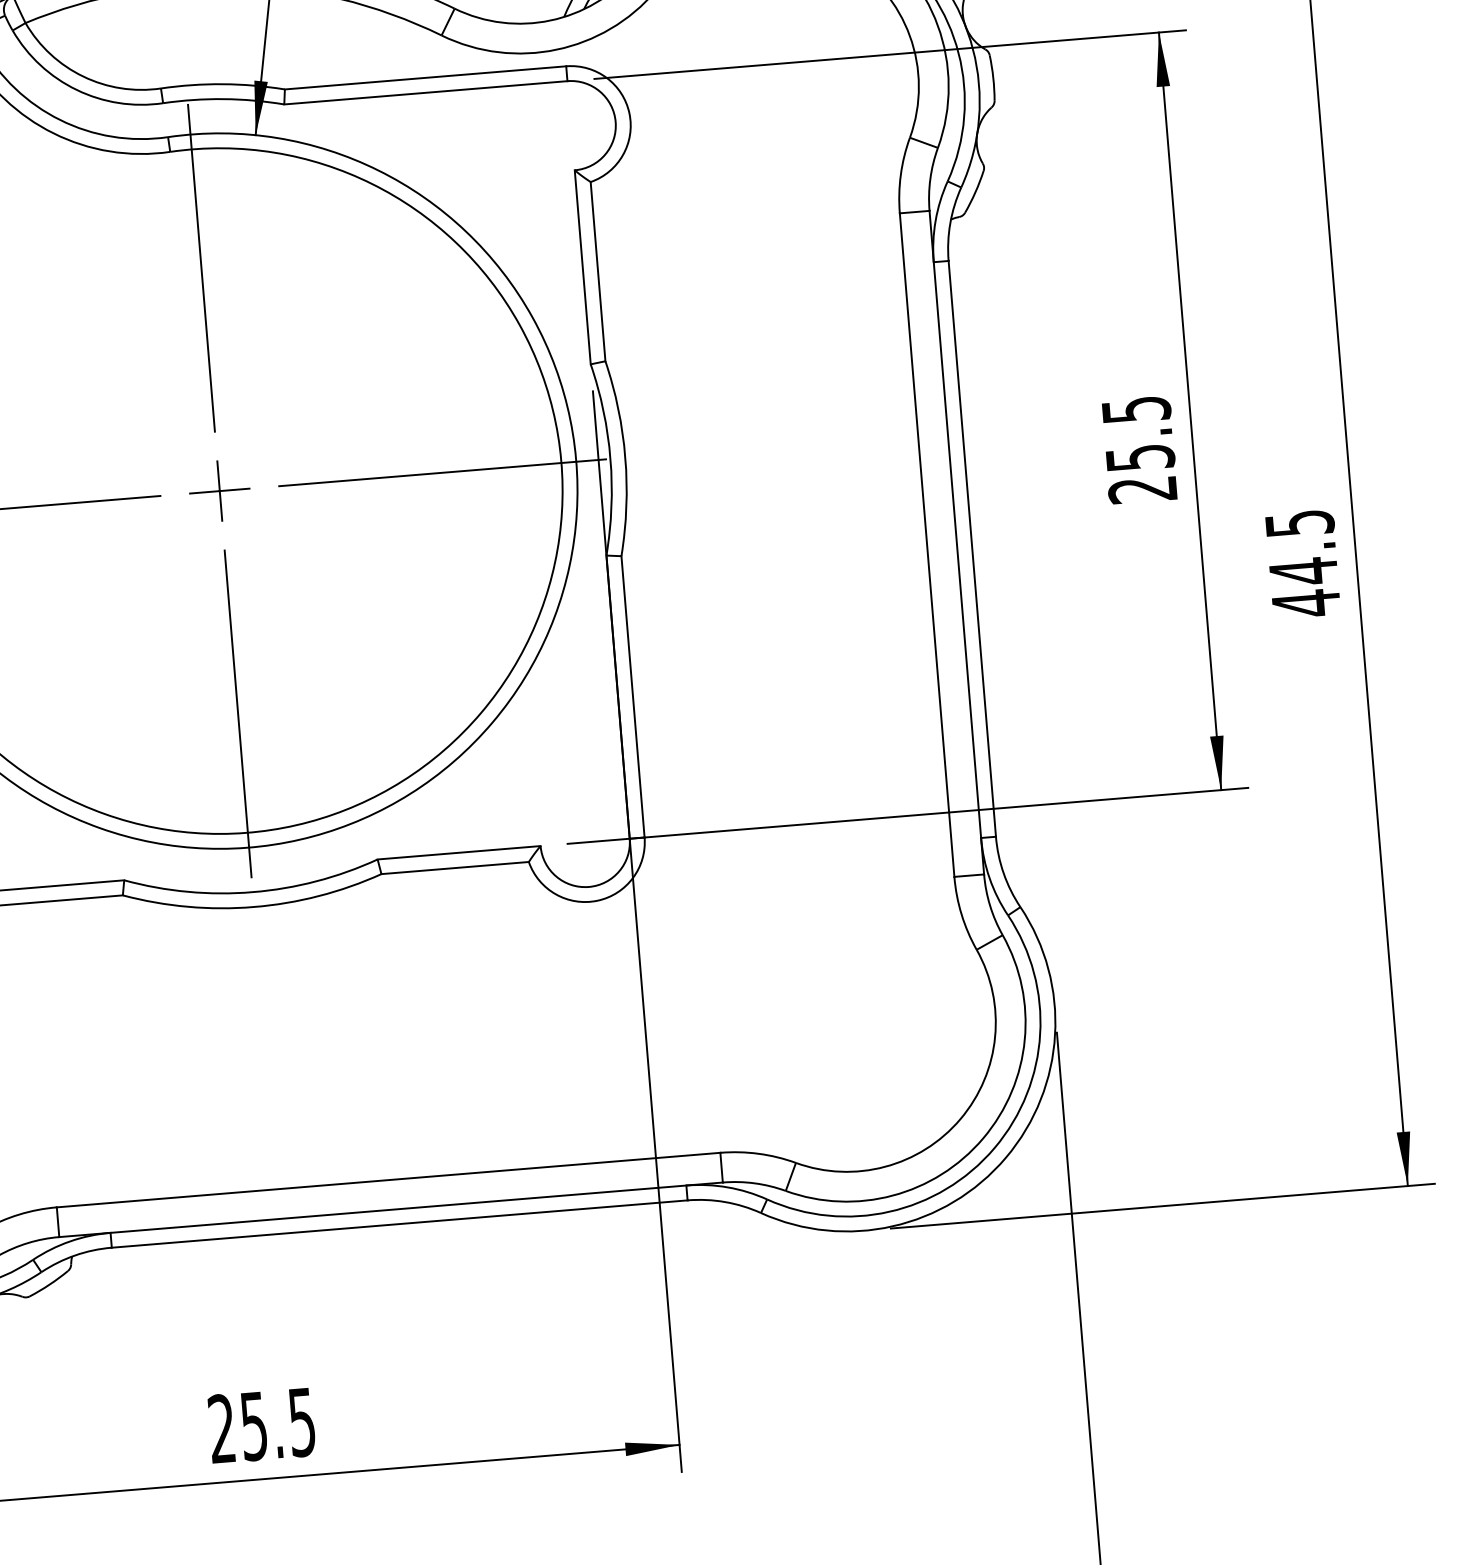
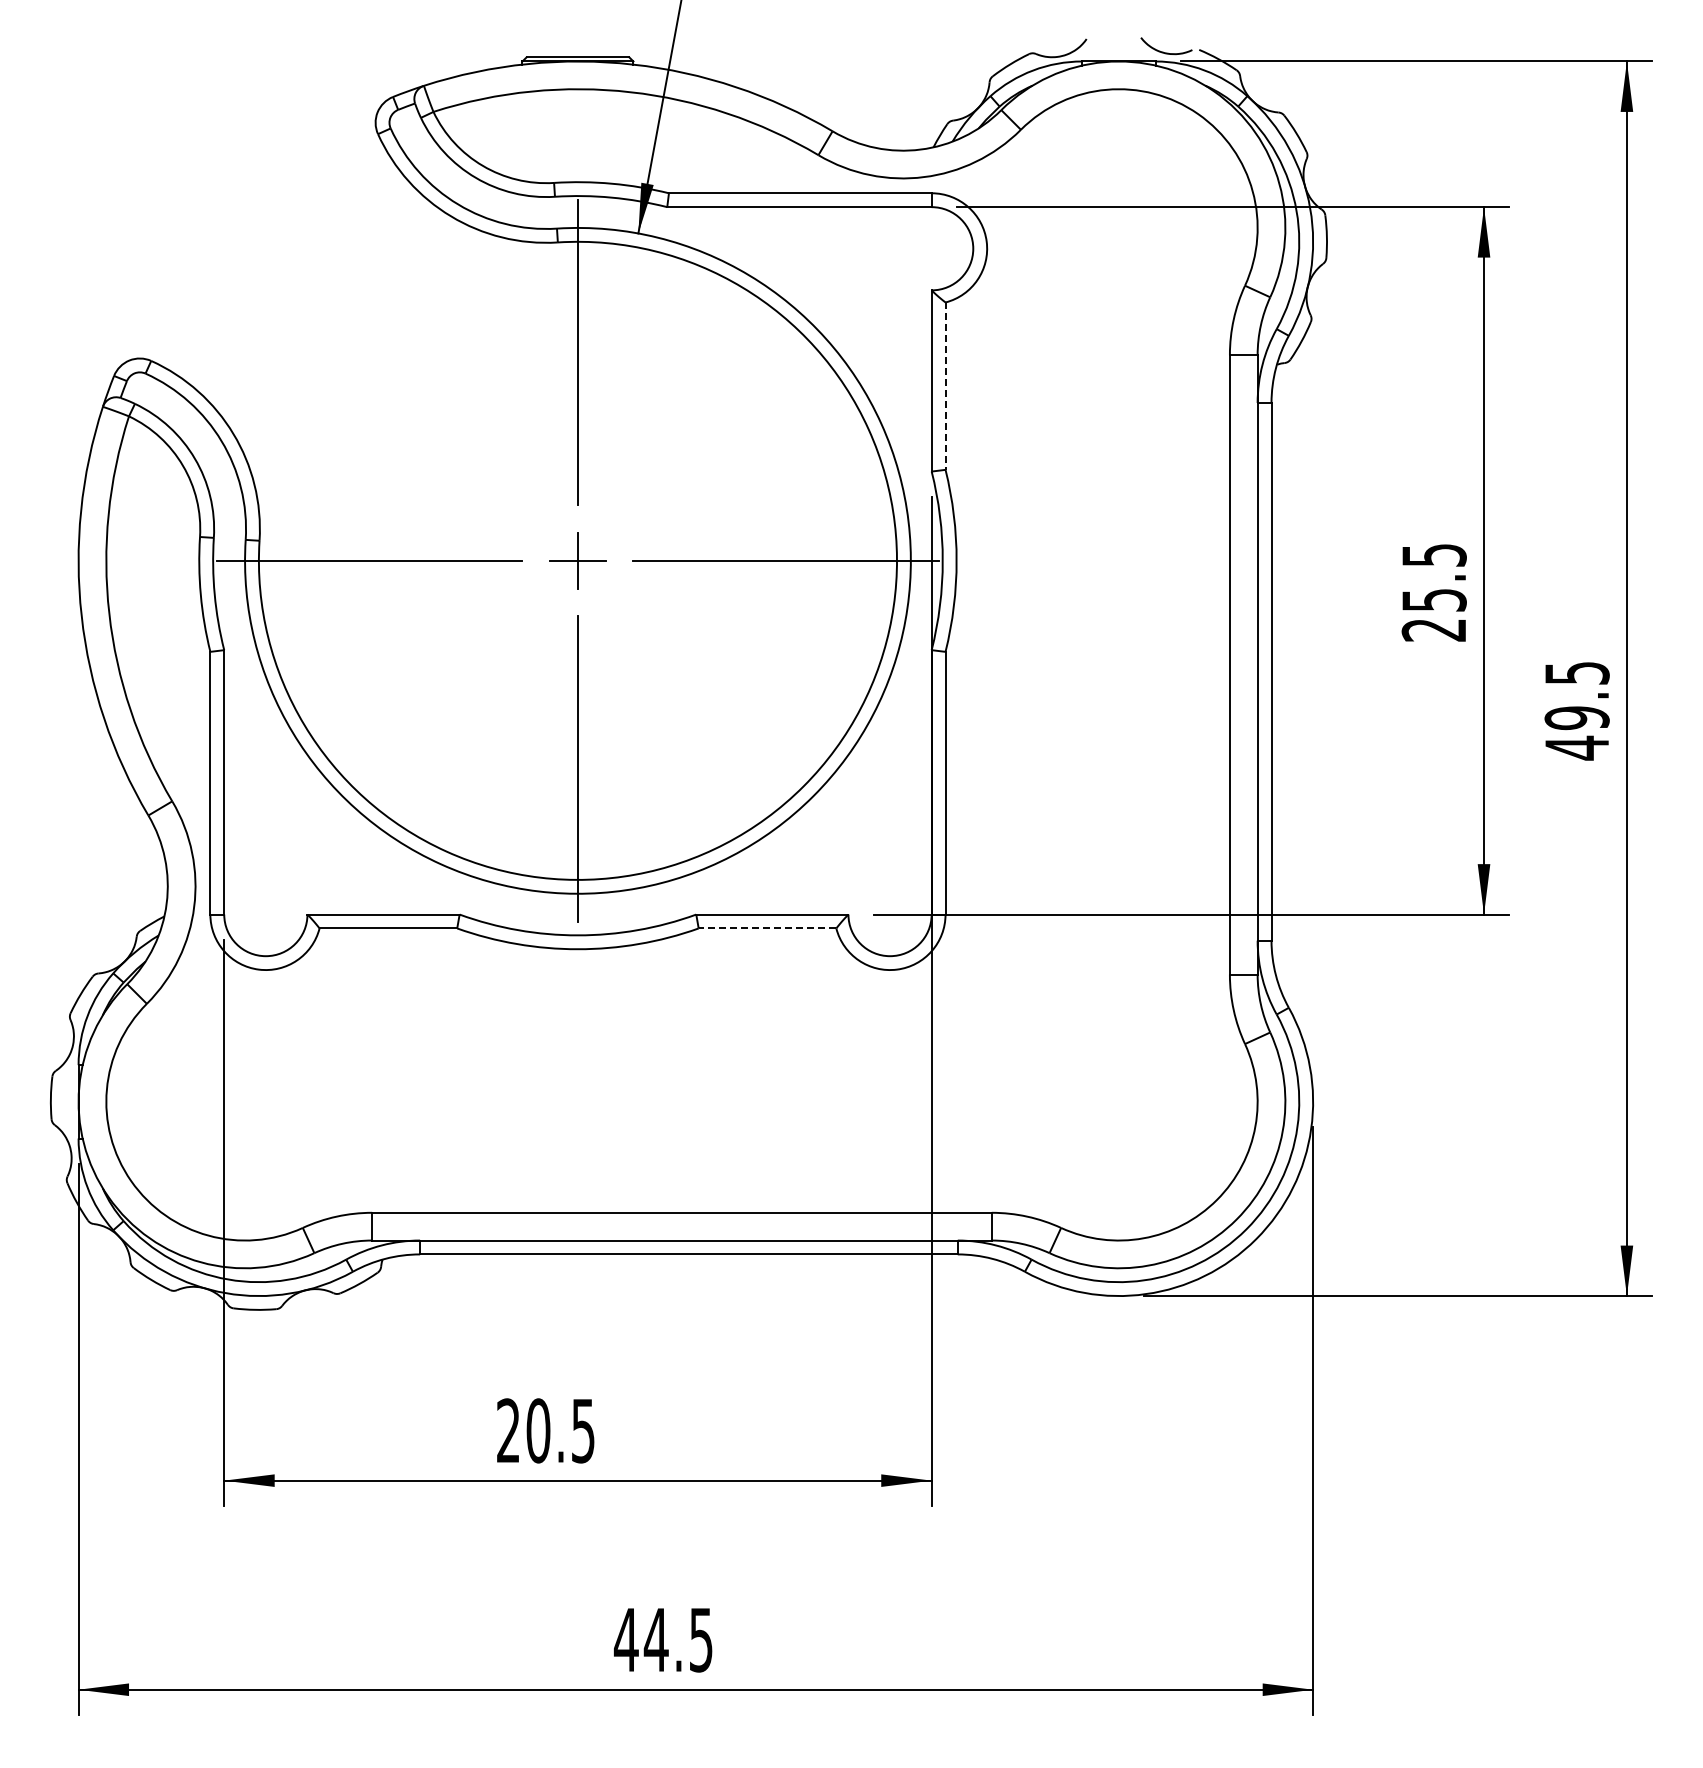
line: (598, 272) -> (945, 386), solid -> dashed
text: (1302, 570) -> (1576, 717), 44.5 -> 49.5
line: (455, 868) -> (767, 928), solid -> dashed
text: (254, 1425) -> (538, 1430), 25.5 -> 20.5

